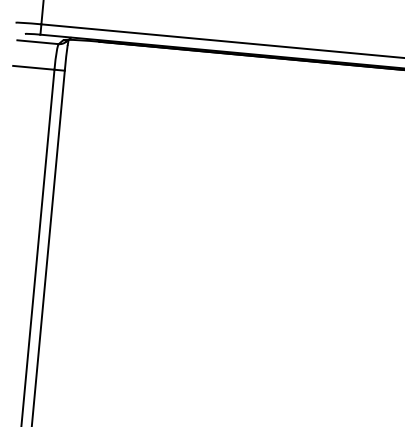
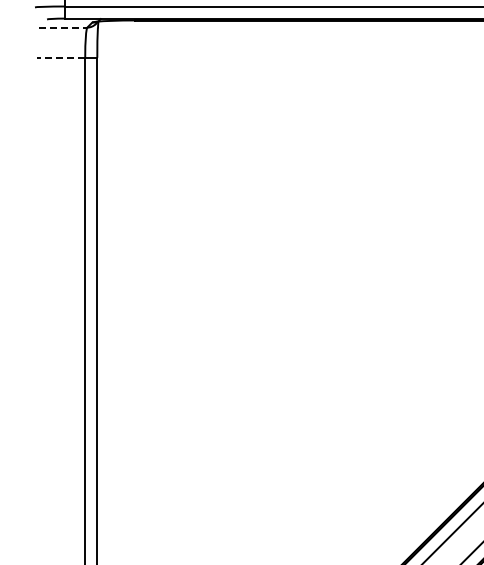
line: (38, 42) -> (63, 27), solid -> dashed
line: (33, 67) -> (60, 57), solid -> dashed

